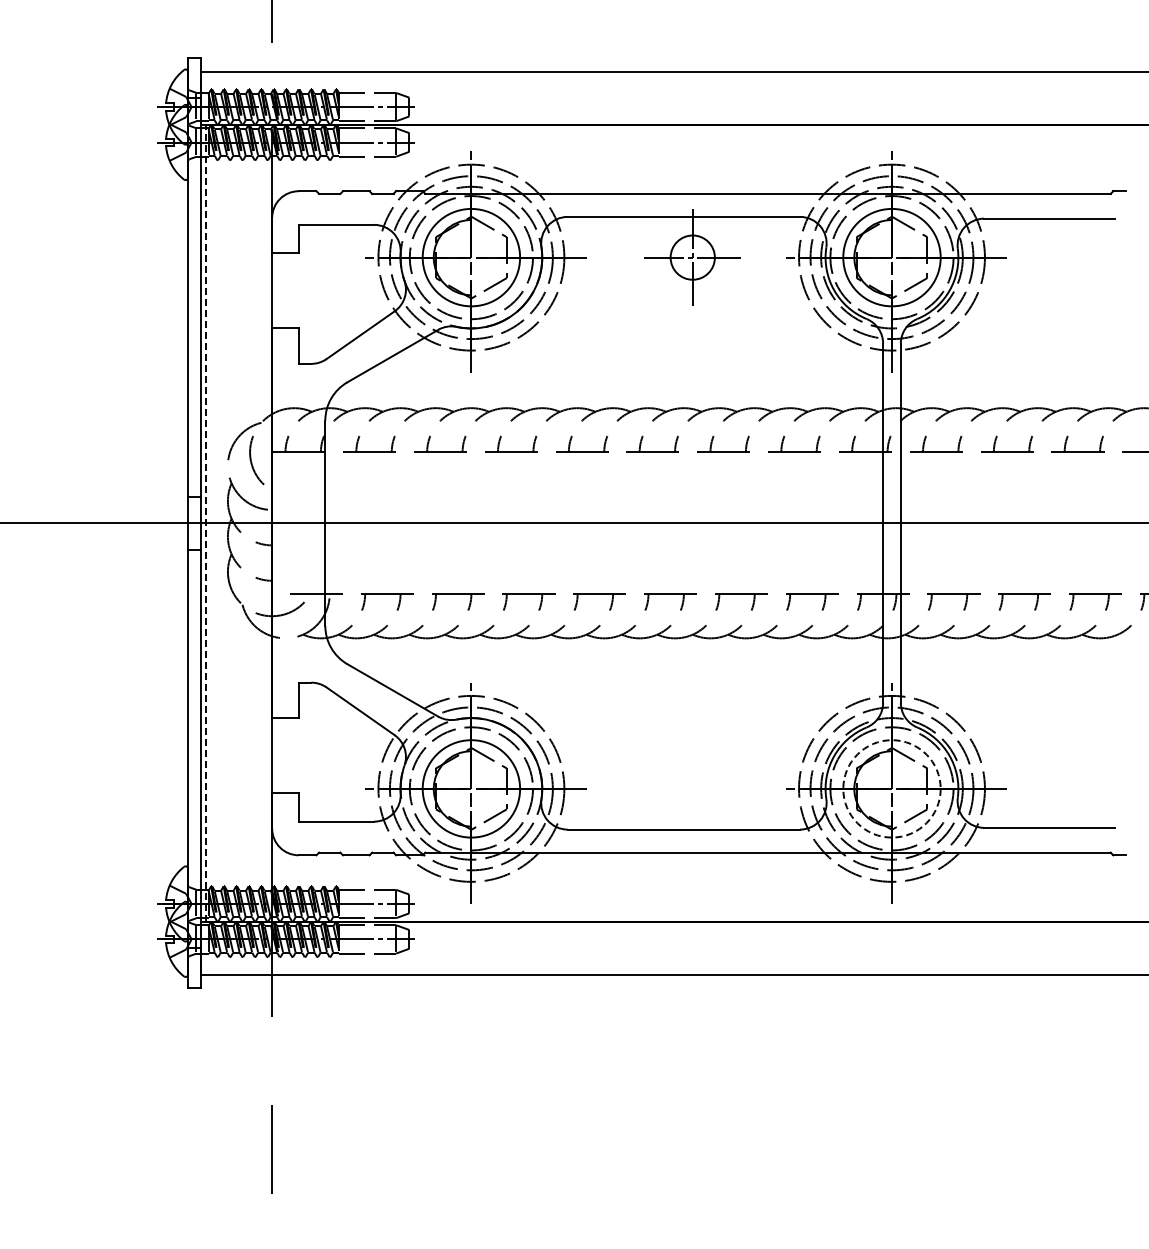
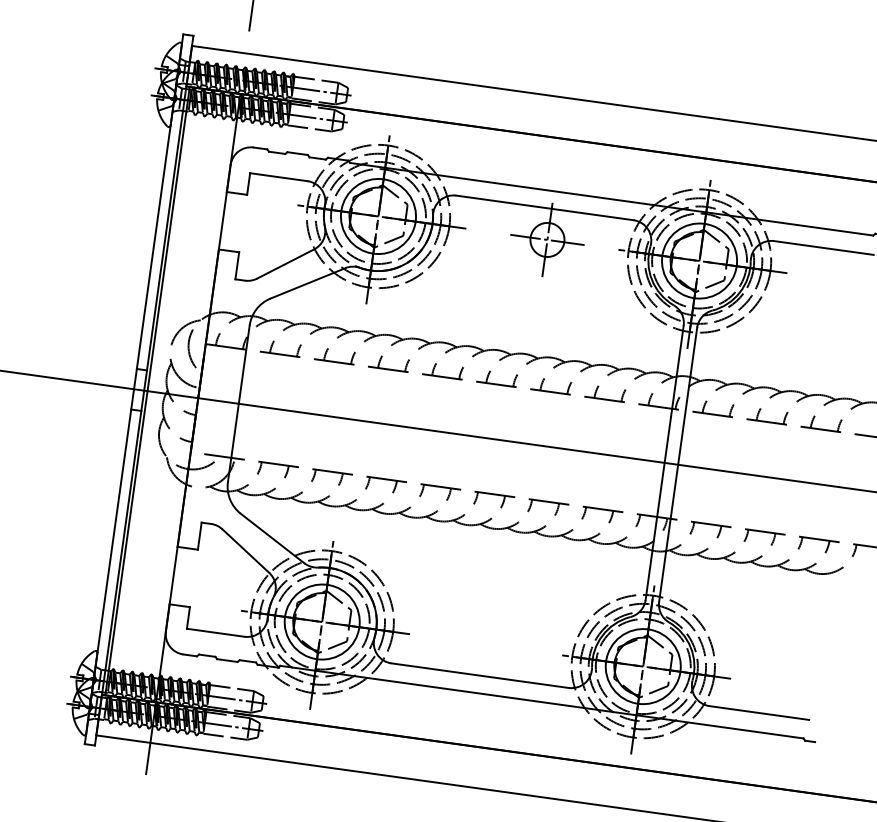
line: (205, 522) -> (147, 390), dashed -> solid
circle: (891, 788) -> (642, 666), dashed -> solid

